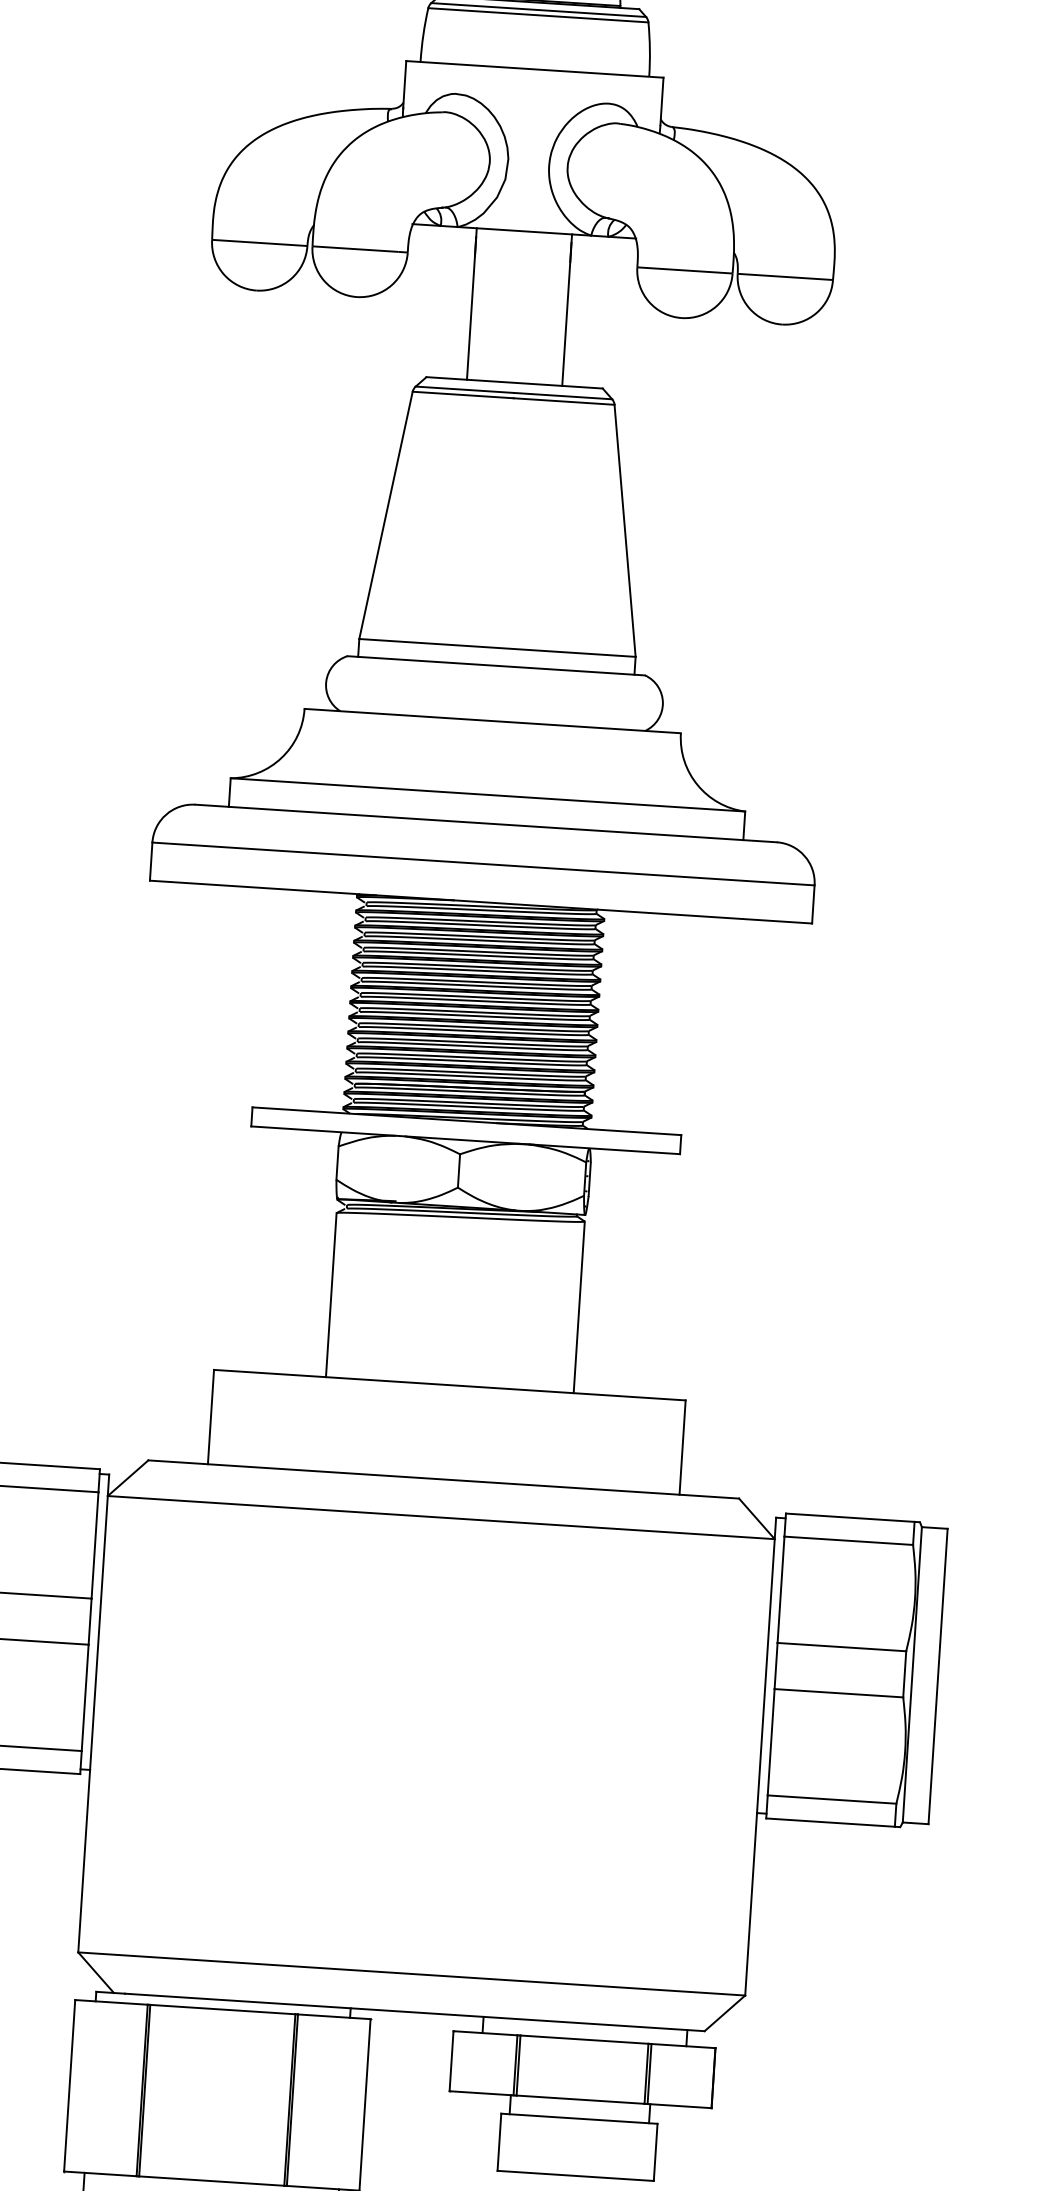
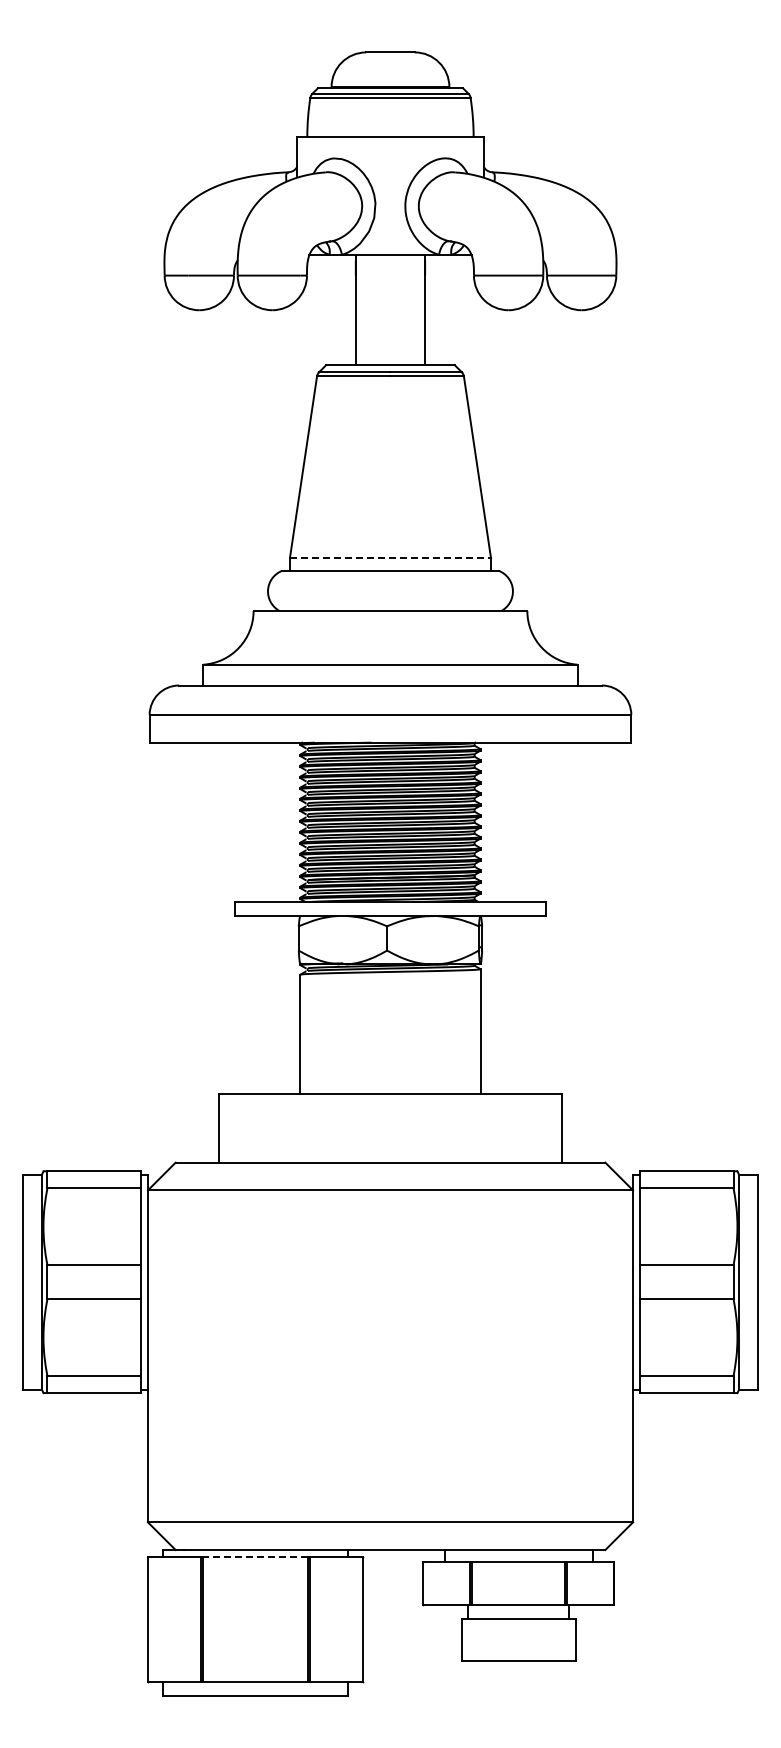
line: (497, 647) -> (390, 557), solid -> dashed
line: (223, 2008) -> (255, 1556), solid -> dashed

